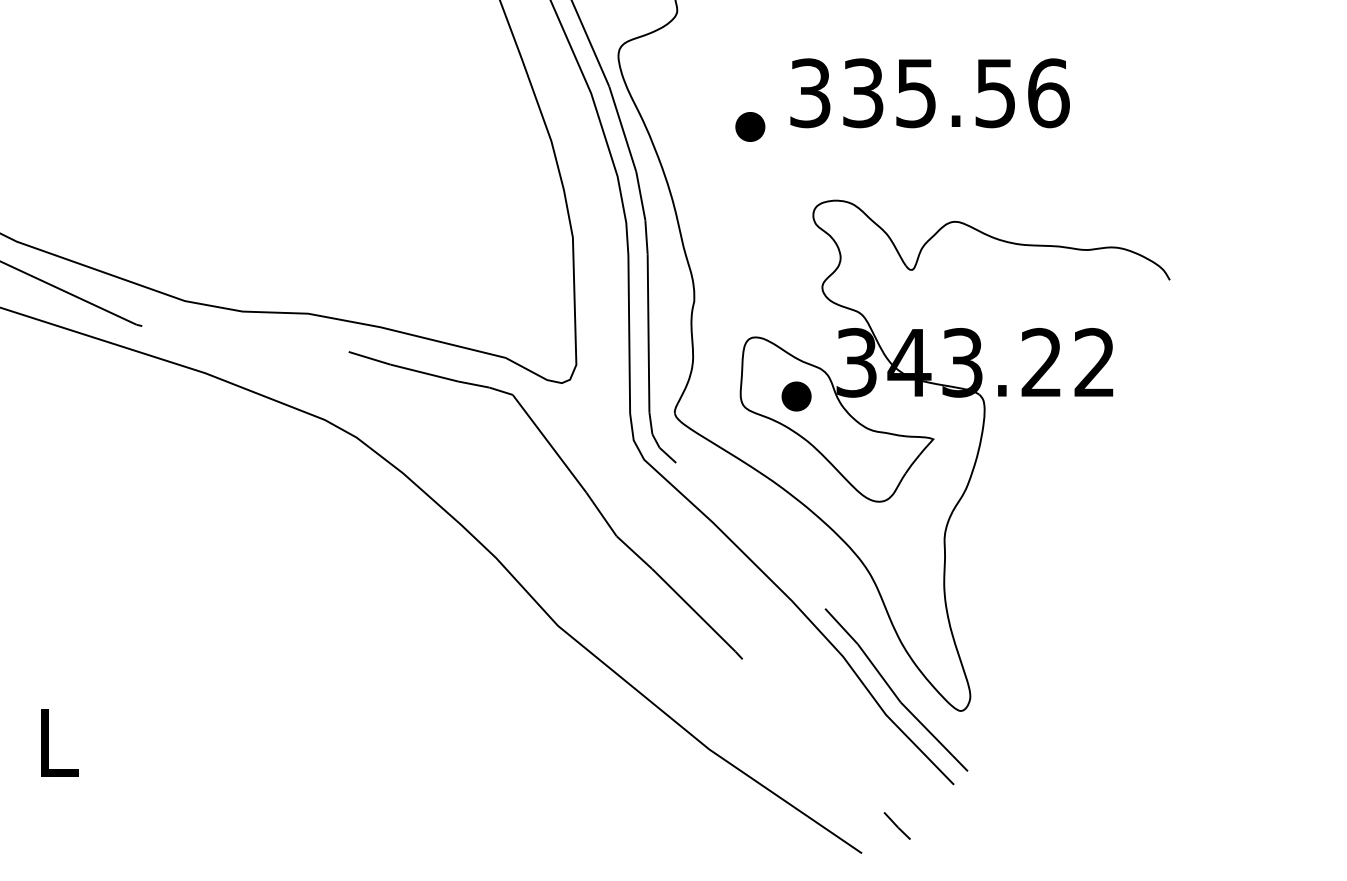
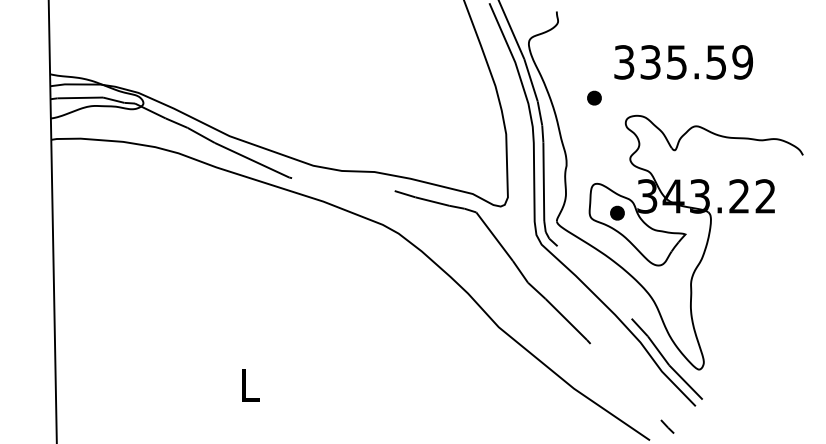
text: (1048, 93) -> (742, 62), 335.56 -> 335.59
part: (750, 125) -> (594, 97), moved

